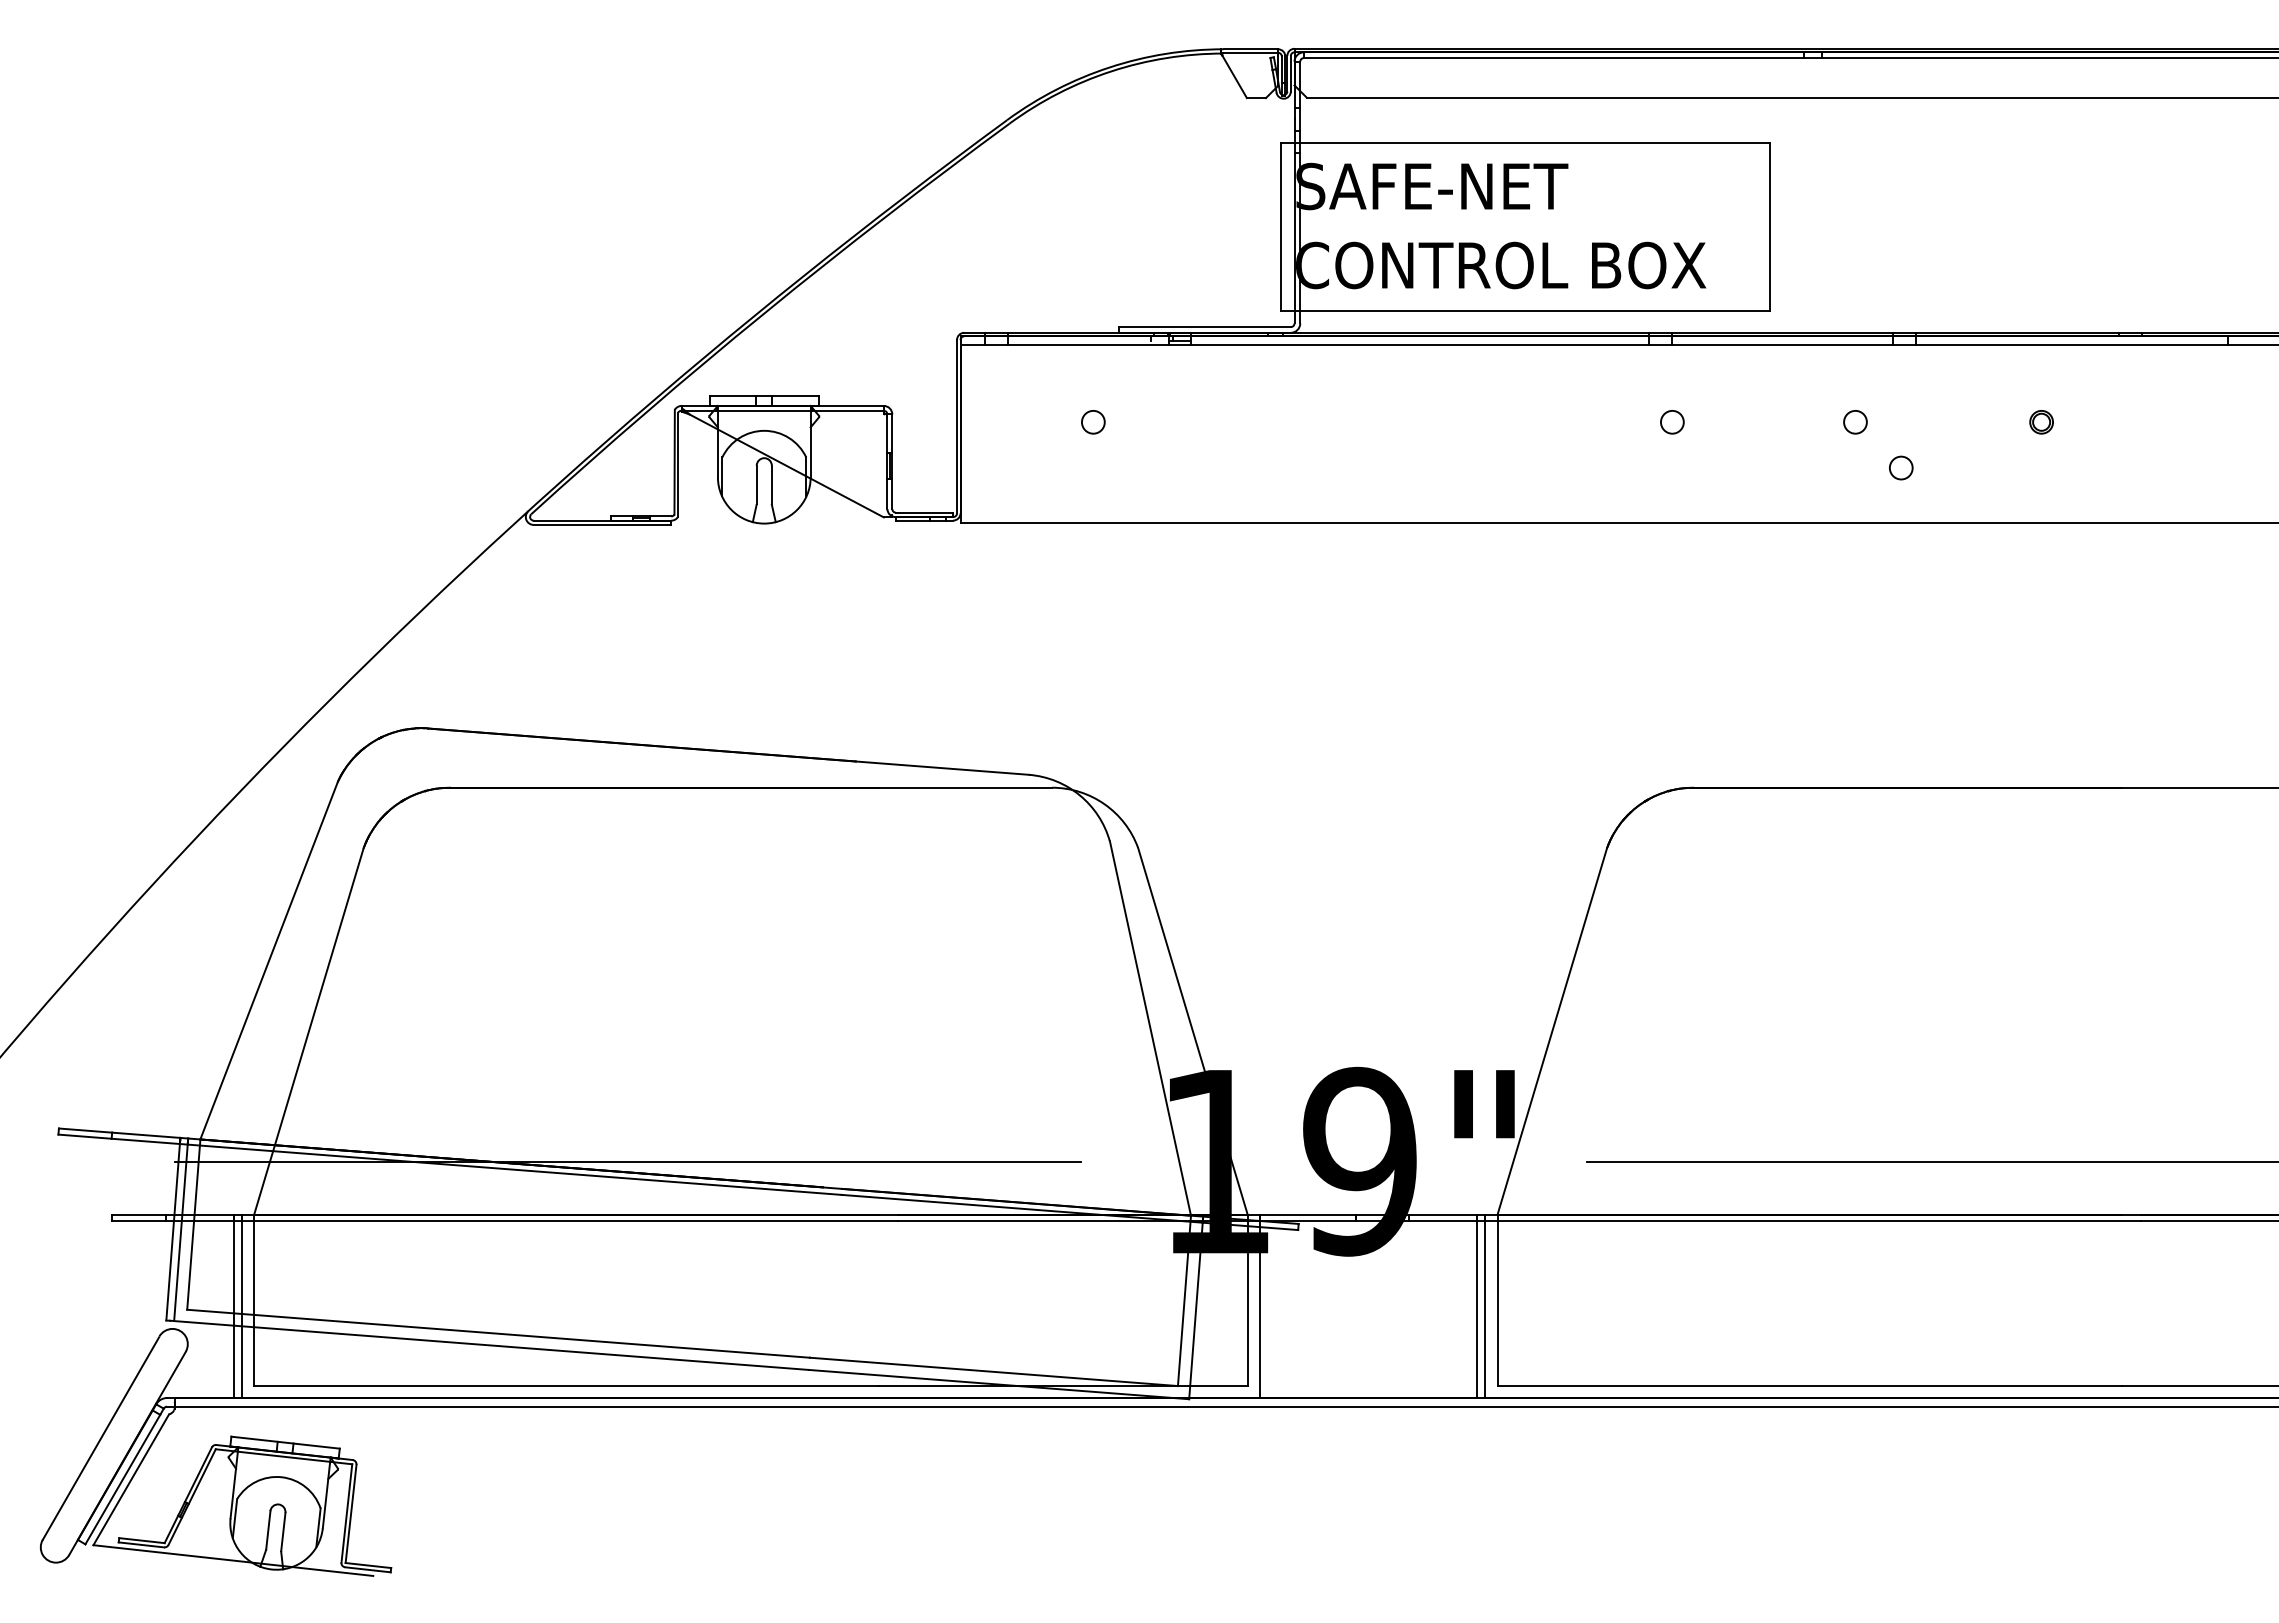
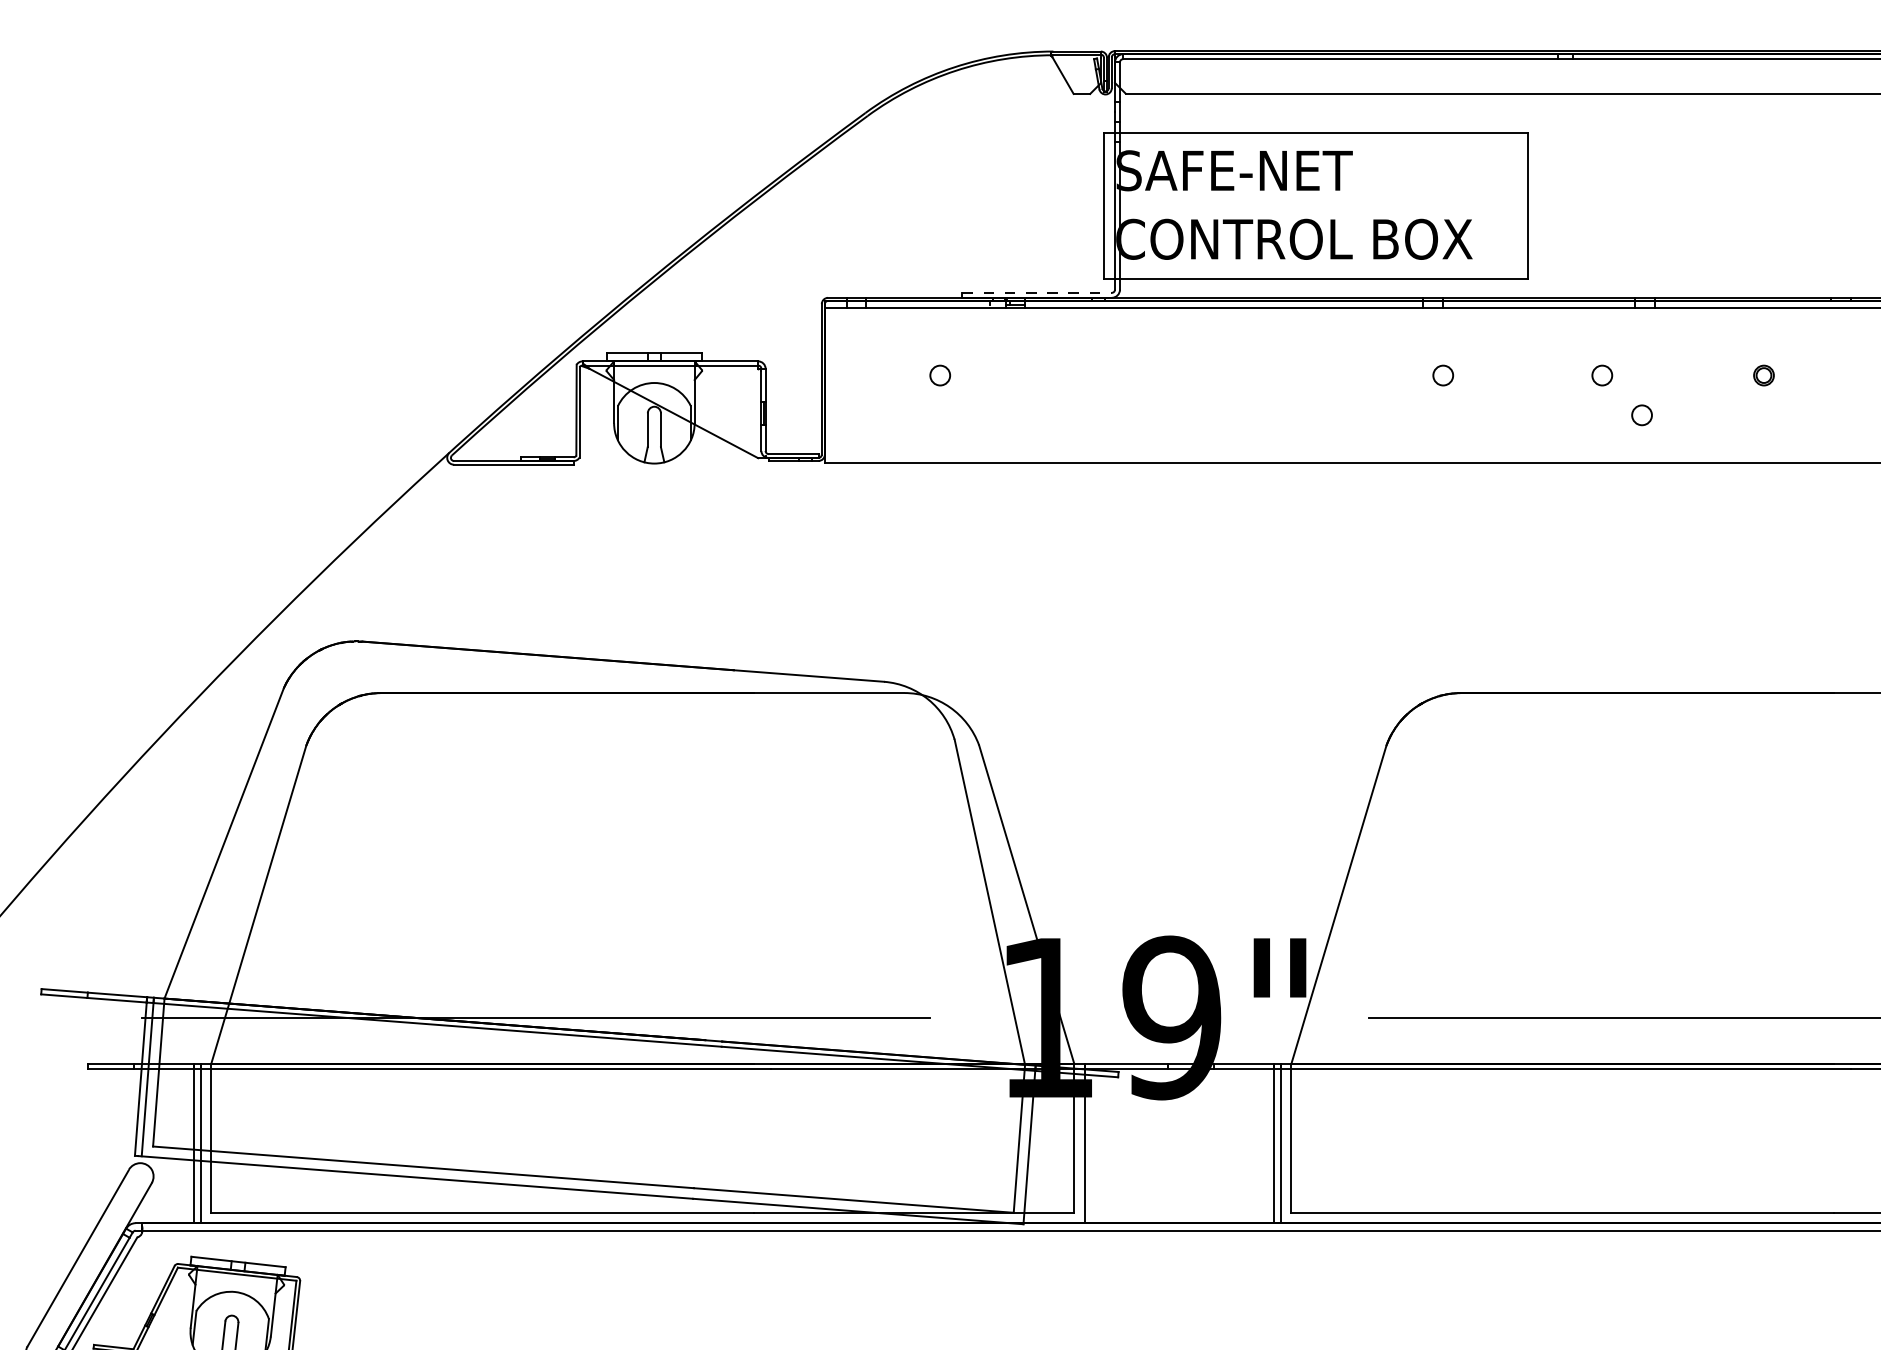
line: (1204, 327) -> (1036, 293), solid -> dashed

